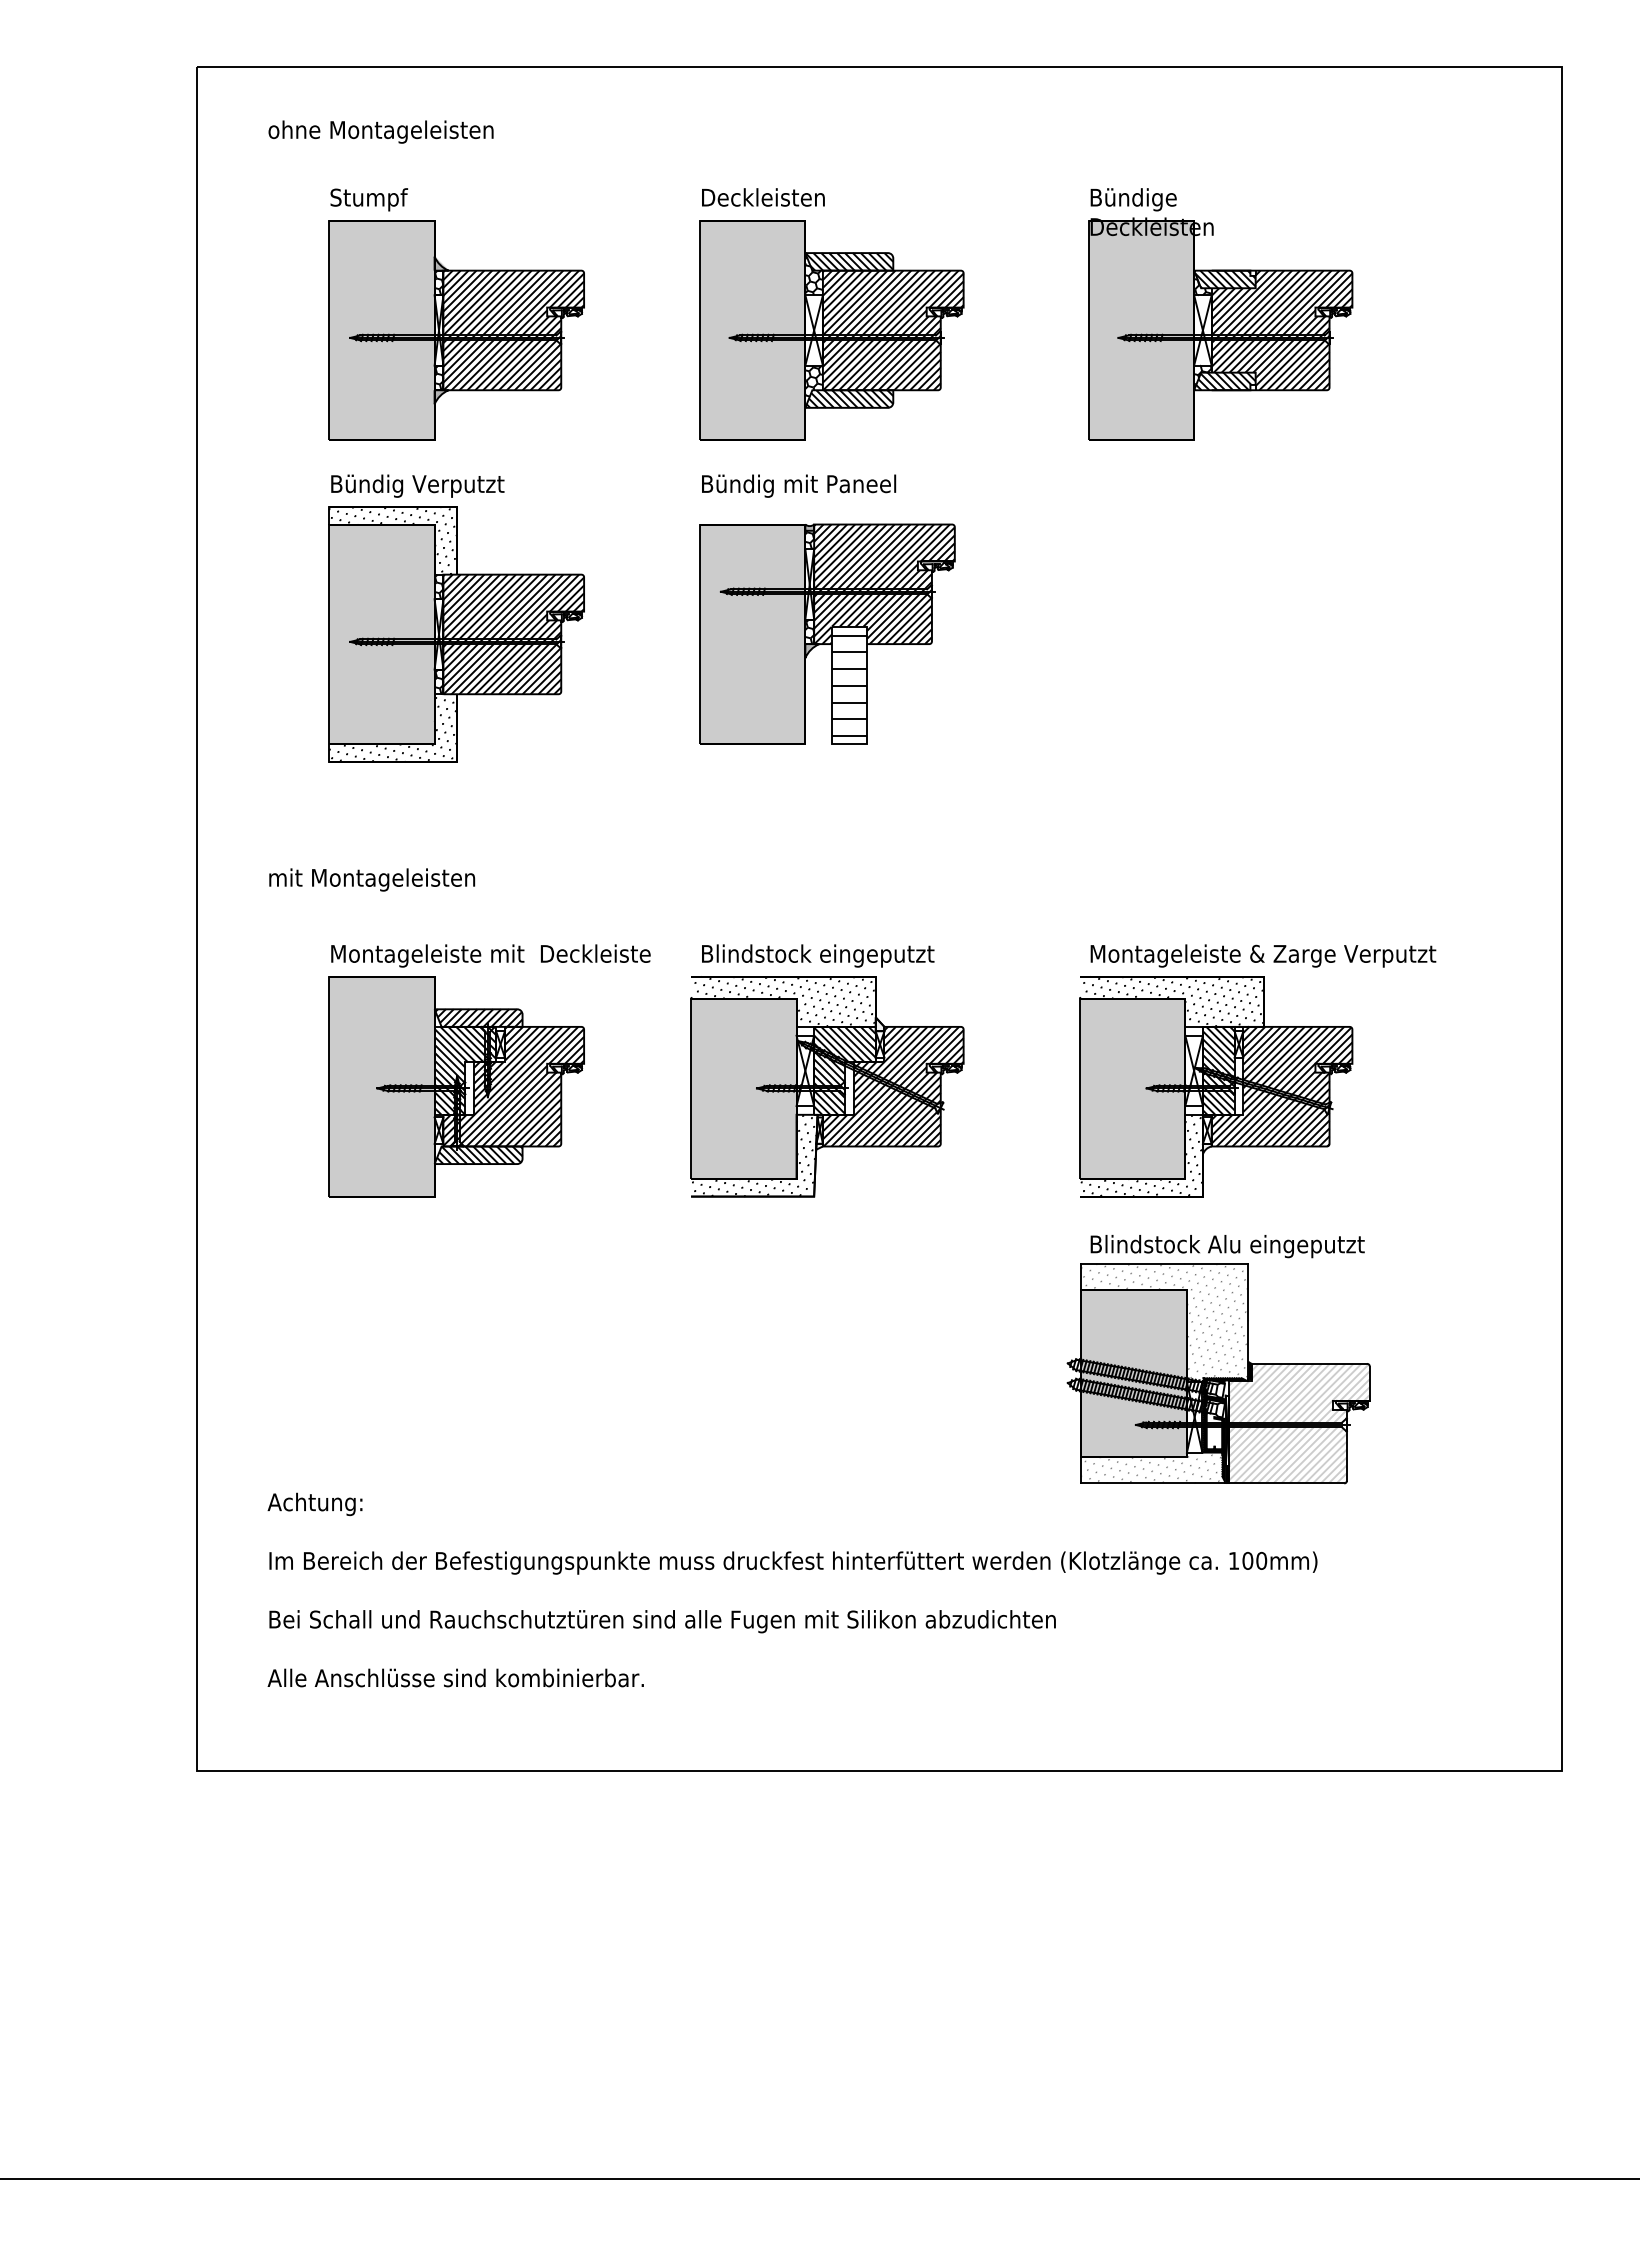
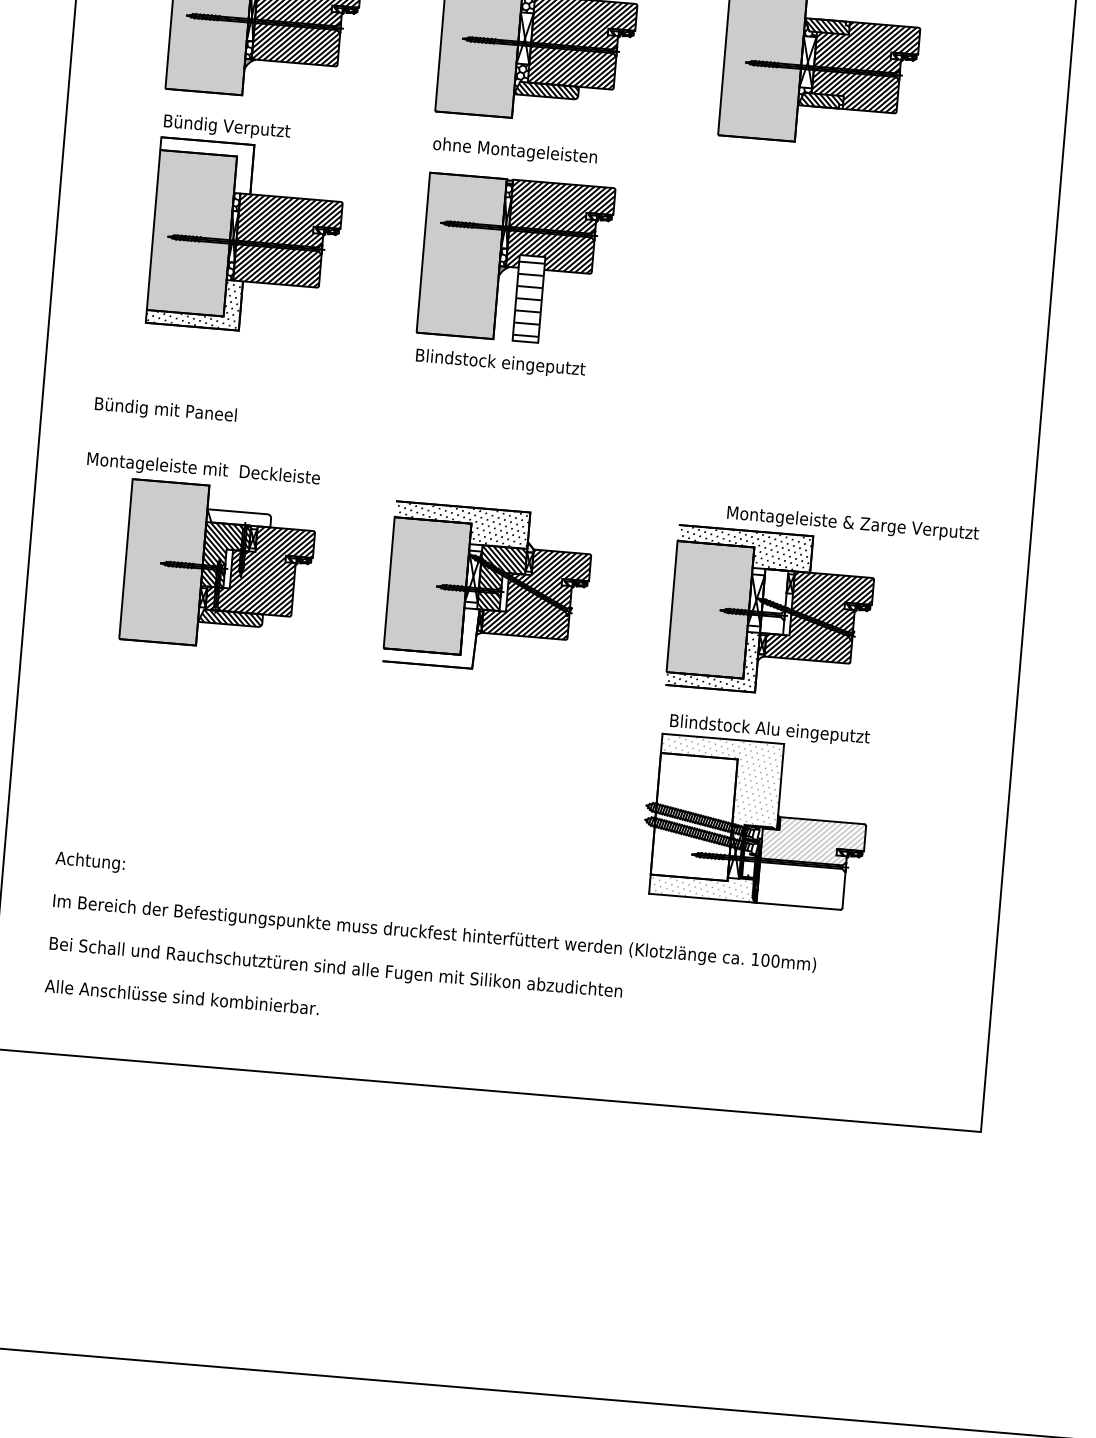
text: (813, 485) -> (515, 151), Bündig mit Paneel -> ohne Montageleisten
hatch: (393, 540) -> (206, 165), removed
text: (372, 879) -> (170, 411), mit Montageleisten -> Bündig mit Paneel
text: (490, 955) -> (203, 469), moved
text: (818, 955) -> (501, 363), moved
text: (1263, 955) -> (853, 524), moved
hatch: (478, 1017) -> (238, 517), removed
hatch: (1218, 1070) -> (774, 601), removed
hatch: (754, 1155) -> (431, 635), removed
fill: (1133, 1373) -> (693, 816), removed
hatch: (1287, 1455) -> (800, 886), removed

